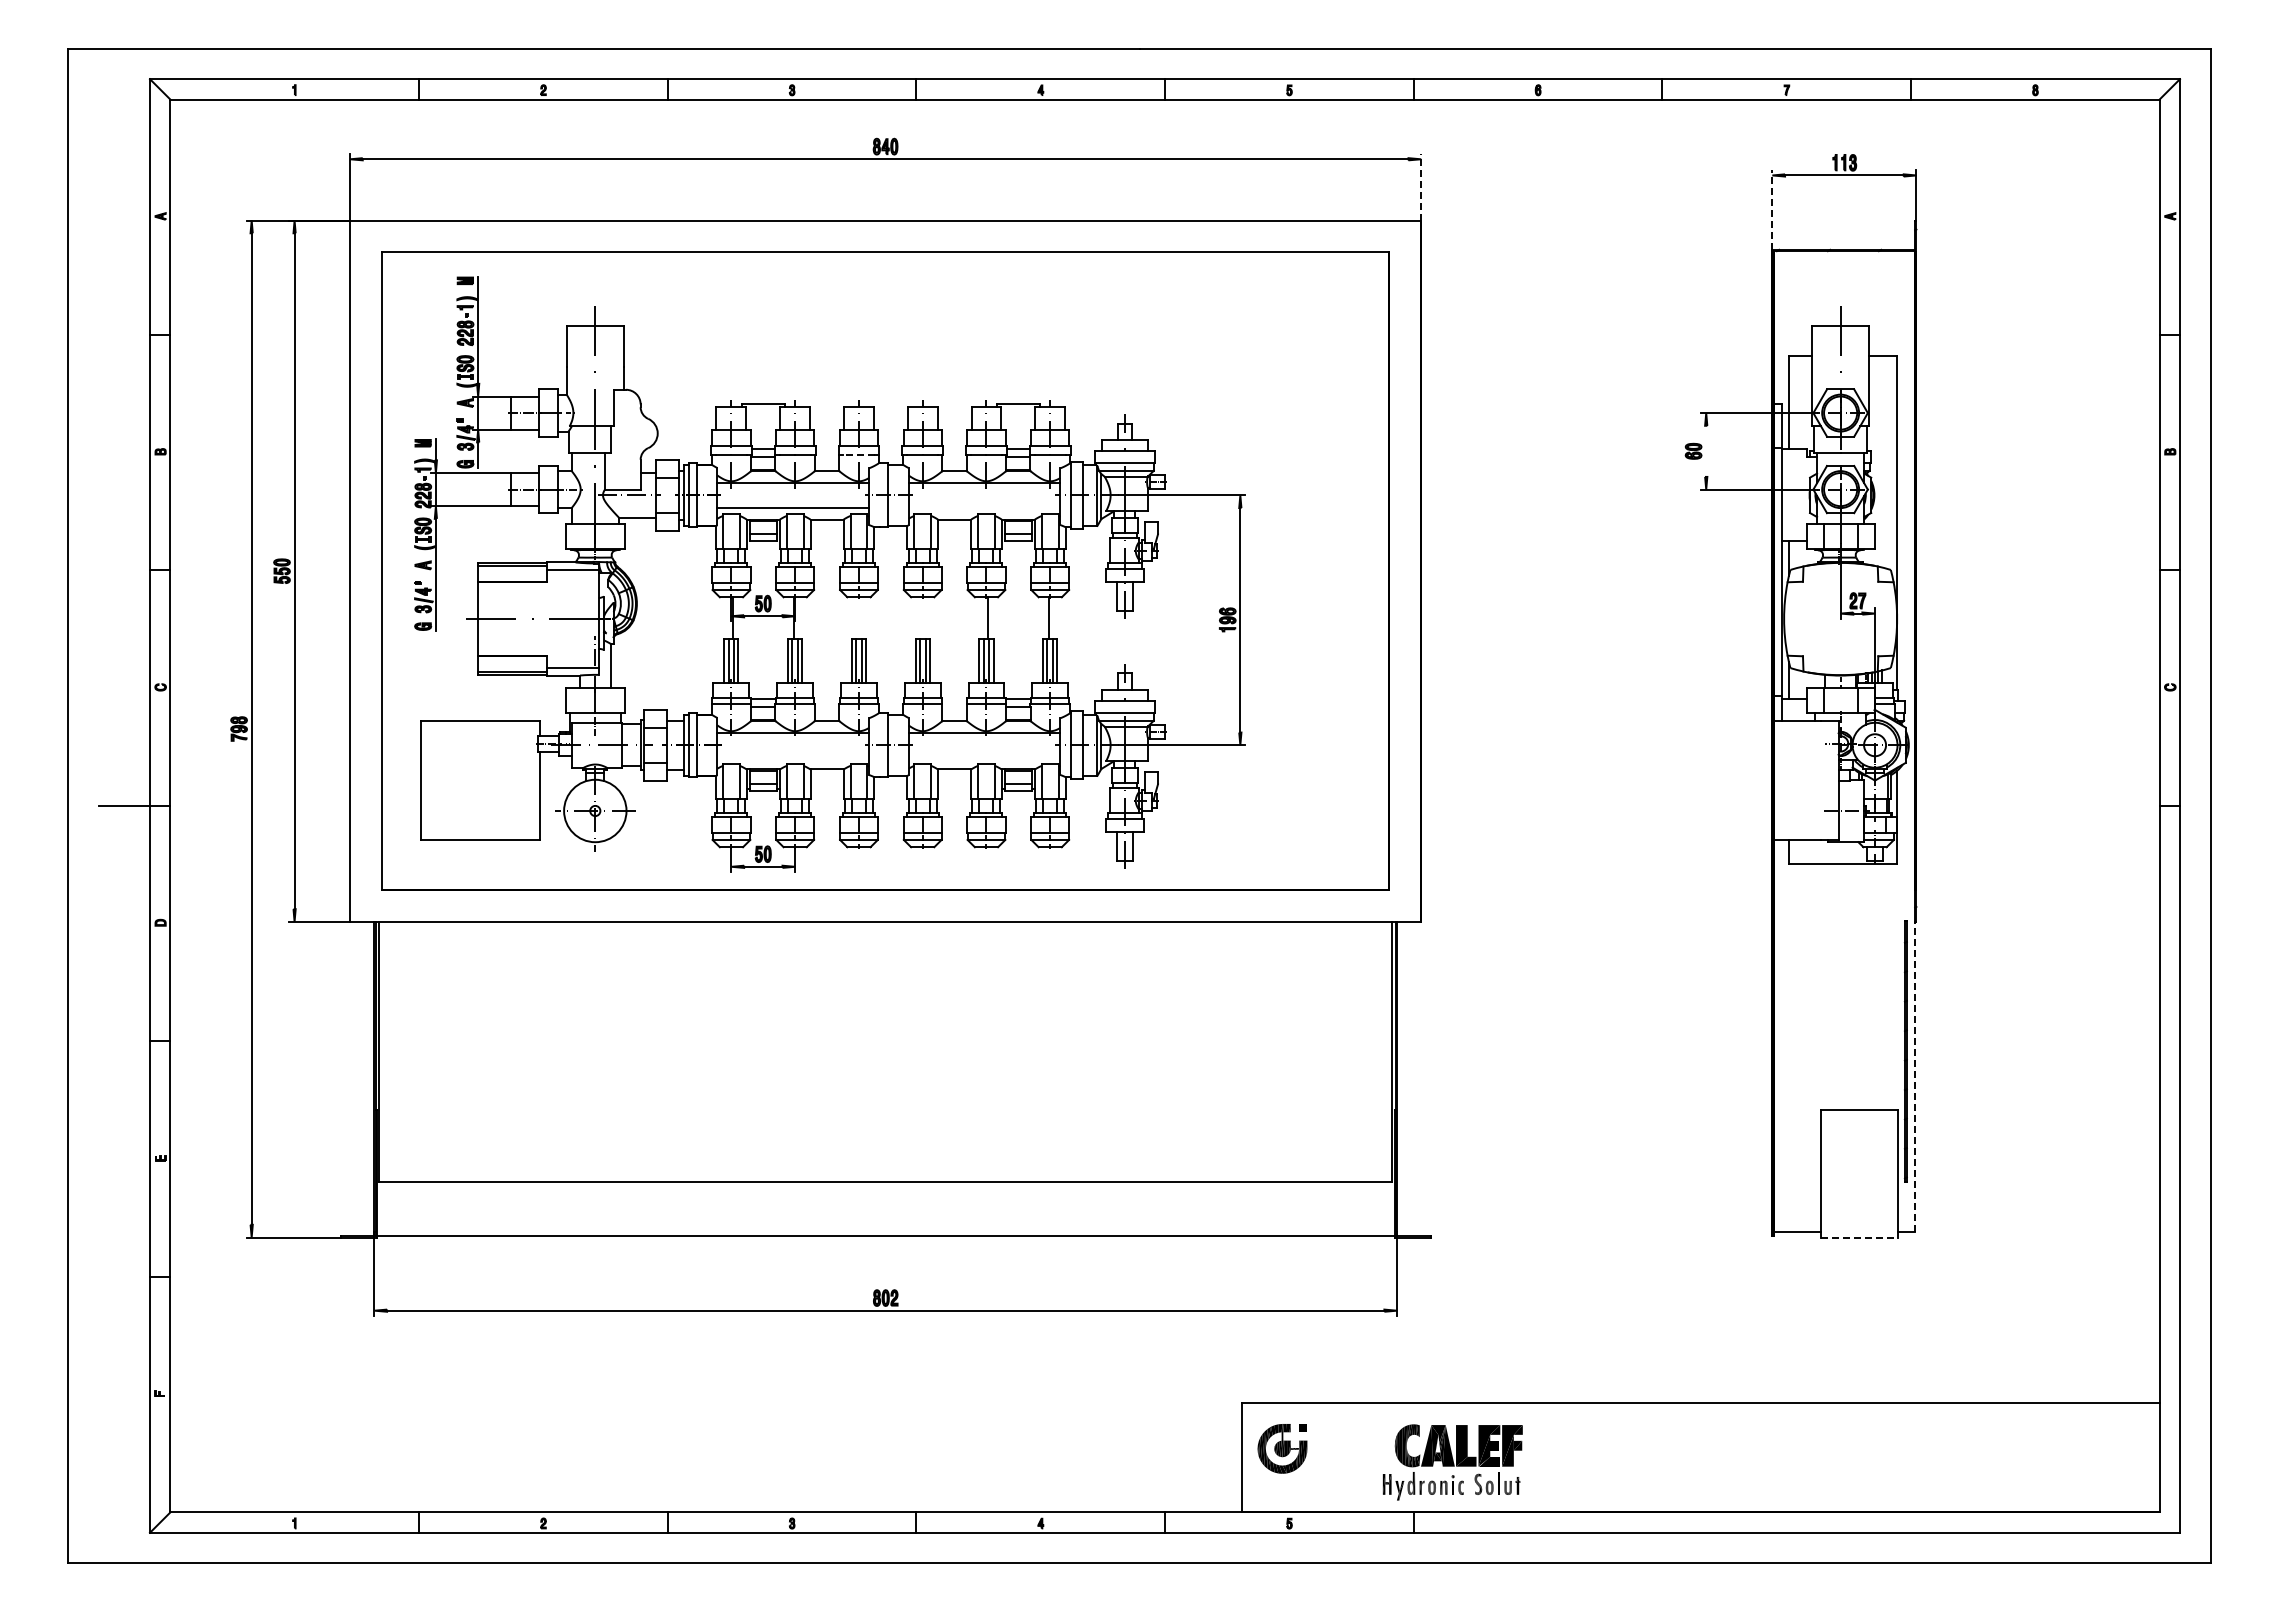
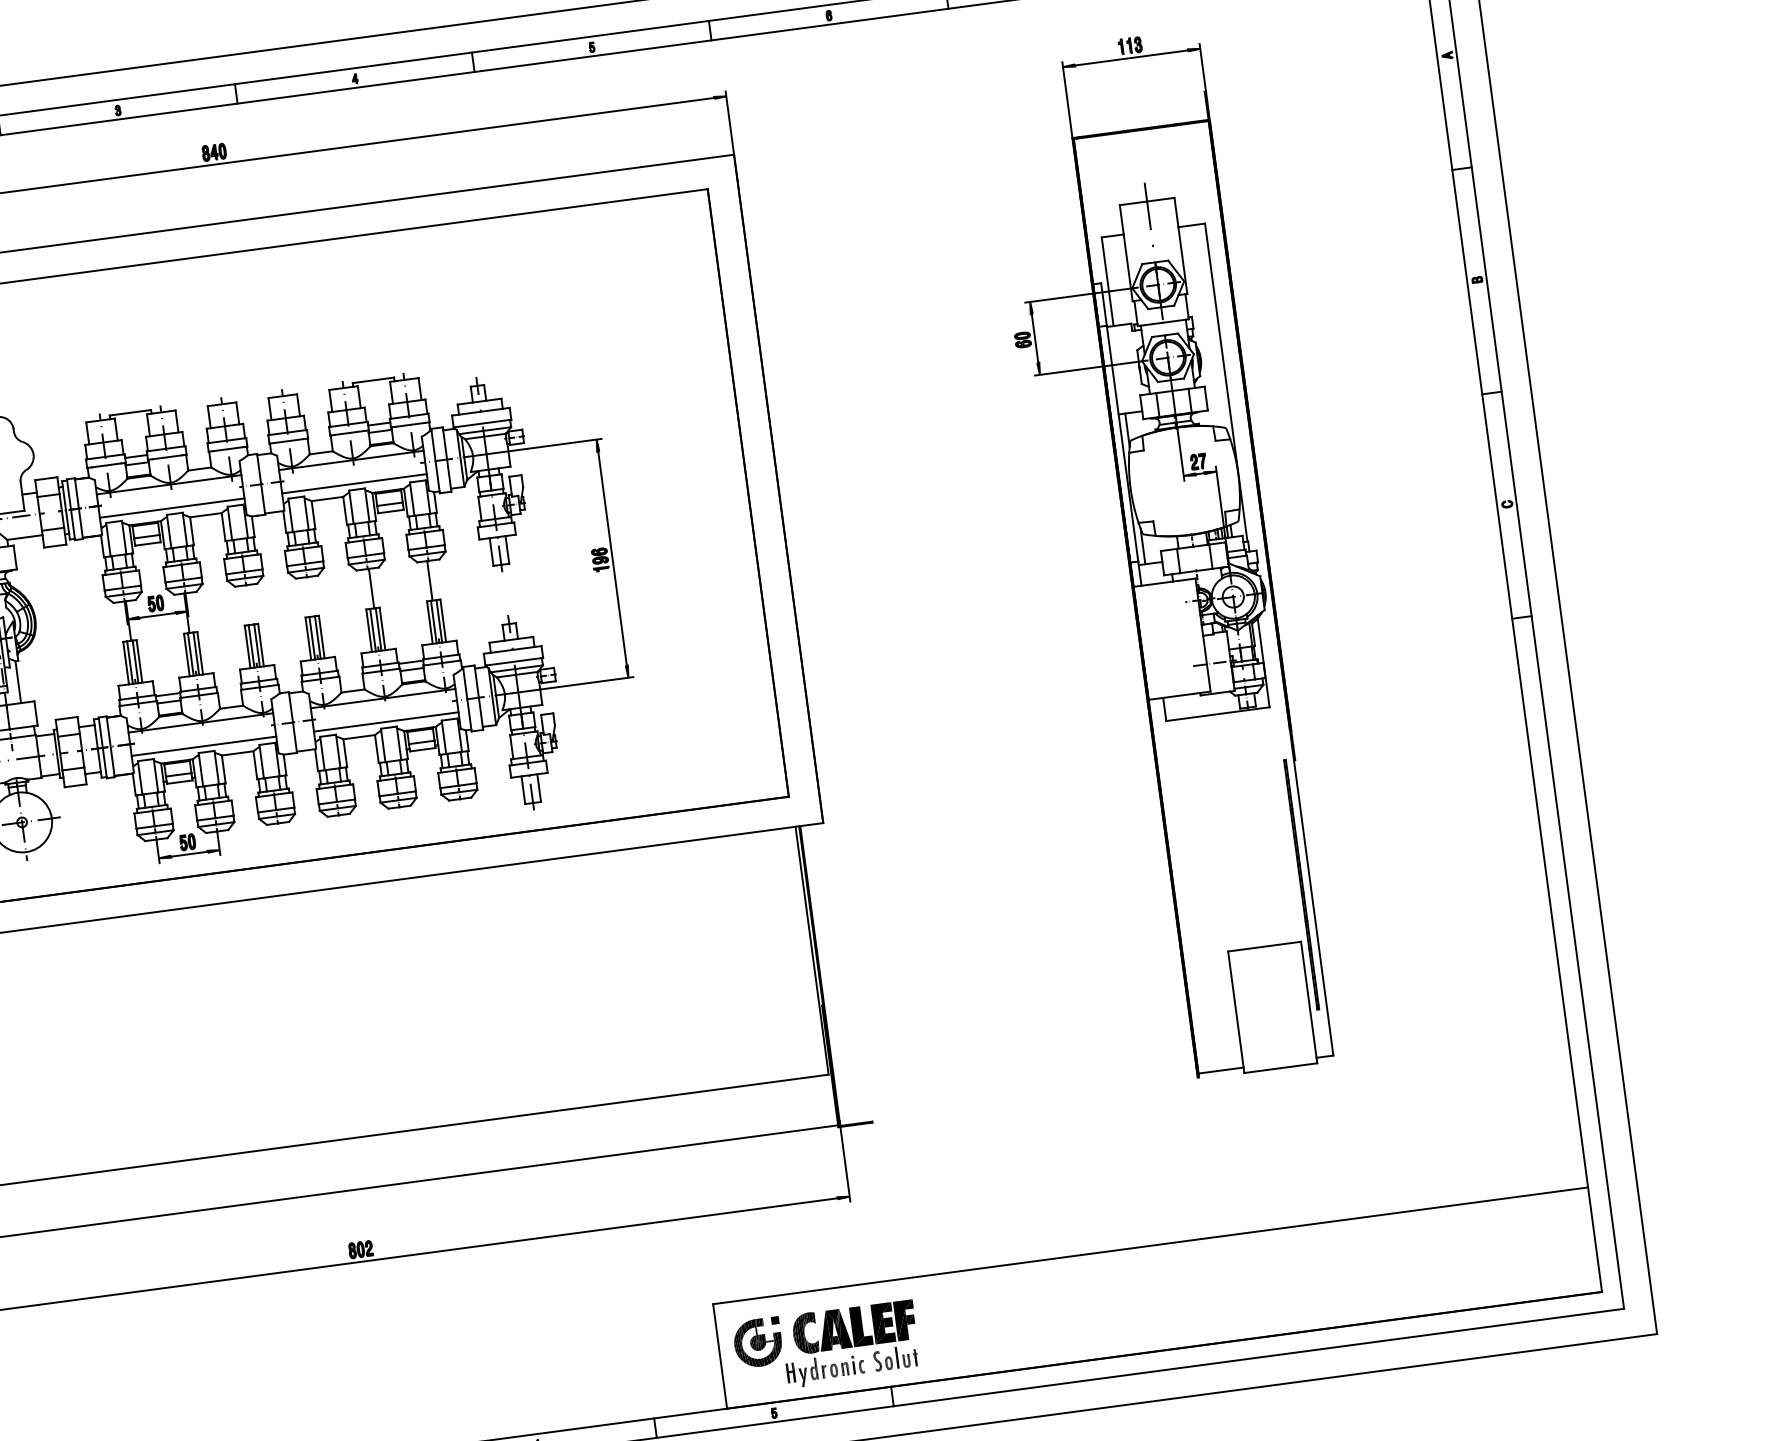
line: (1421, 186) -> (730, 122), dashed -> solid
line: (1772, 210) -> (1067, 100), dashed -> solid
line: (1706, 450) -> (1035, 337), added
line: (858, 454) -> (227, 449), dashed -> solid
line: (984, 507) -> (354, 483), added
line: (793, 757) -> (204, 746), added
line: (984, 757) -> (386, 721), added
line: (1915, 1076) -> (1313, 907), dashed -> solid
line: (1859, 1237) -> (1281, 1068), dashed -> solid
part: (1452, 1462) -> (850, 1343), moved

